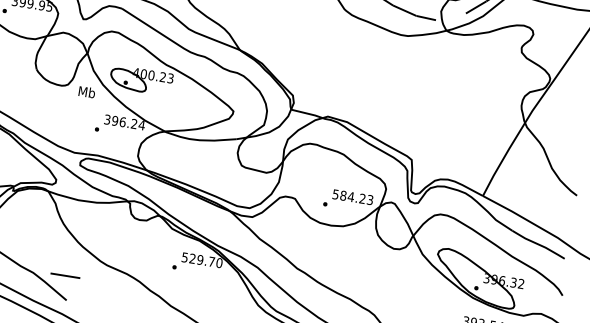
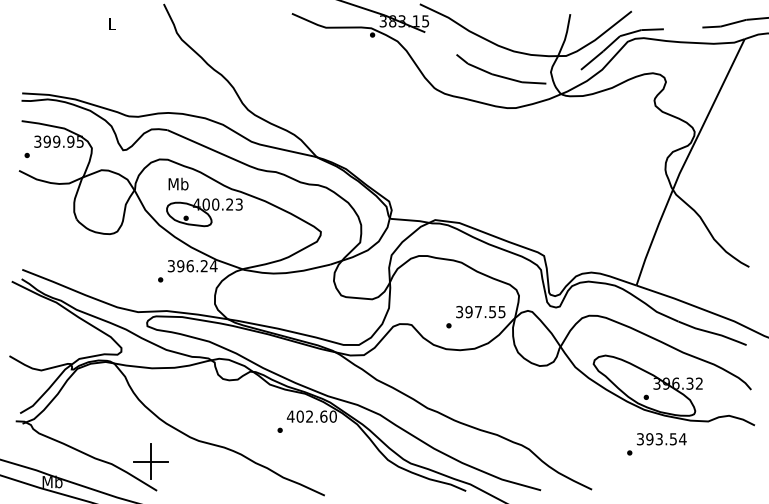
text: (87, 91) -> (178, 183), moved
text: (352, 196) -> (480, 311), 584.23 -> 397.55
text: (197, 259) -> (306, 416), 529.70 -> 402.60
line: (65, 275) -> (150, 461), added

